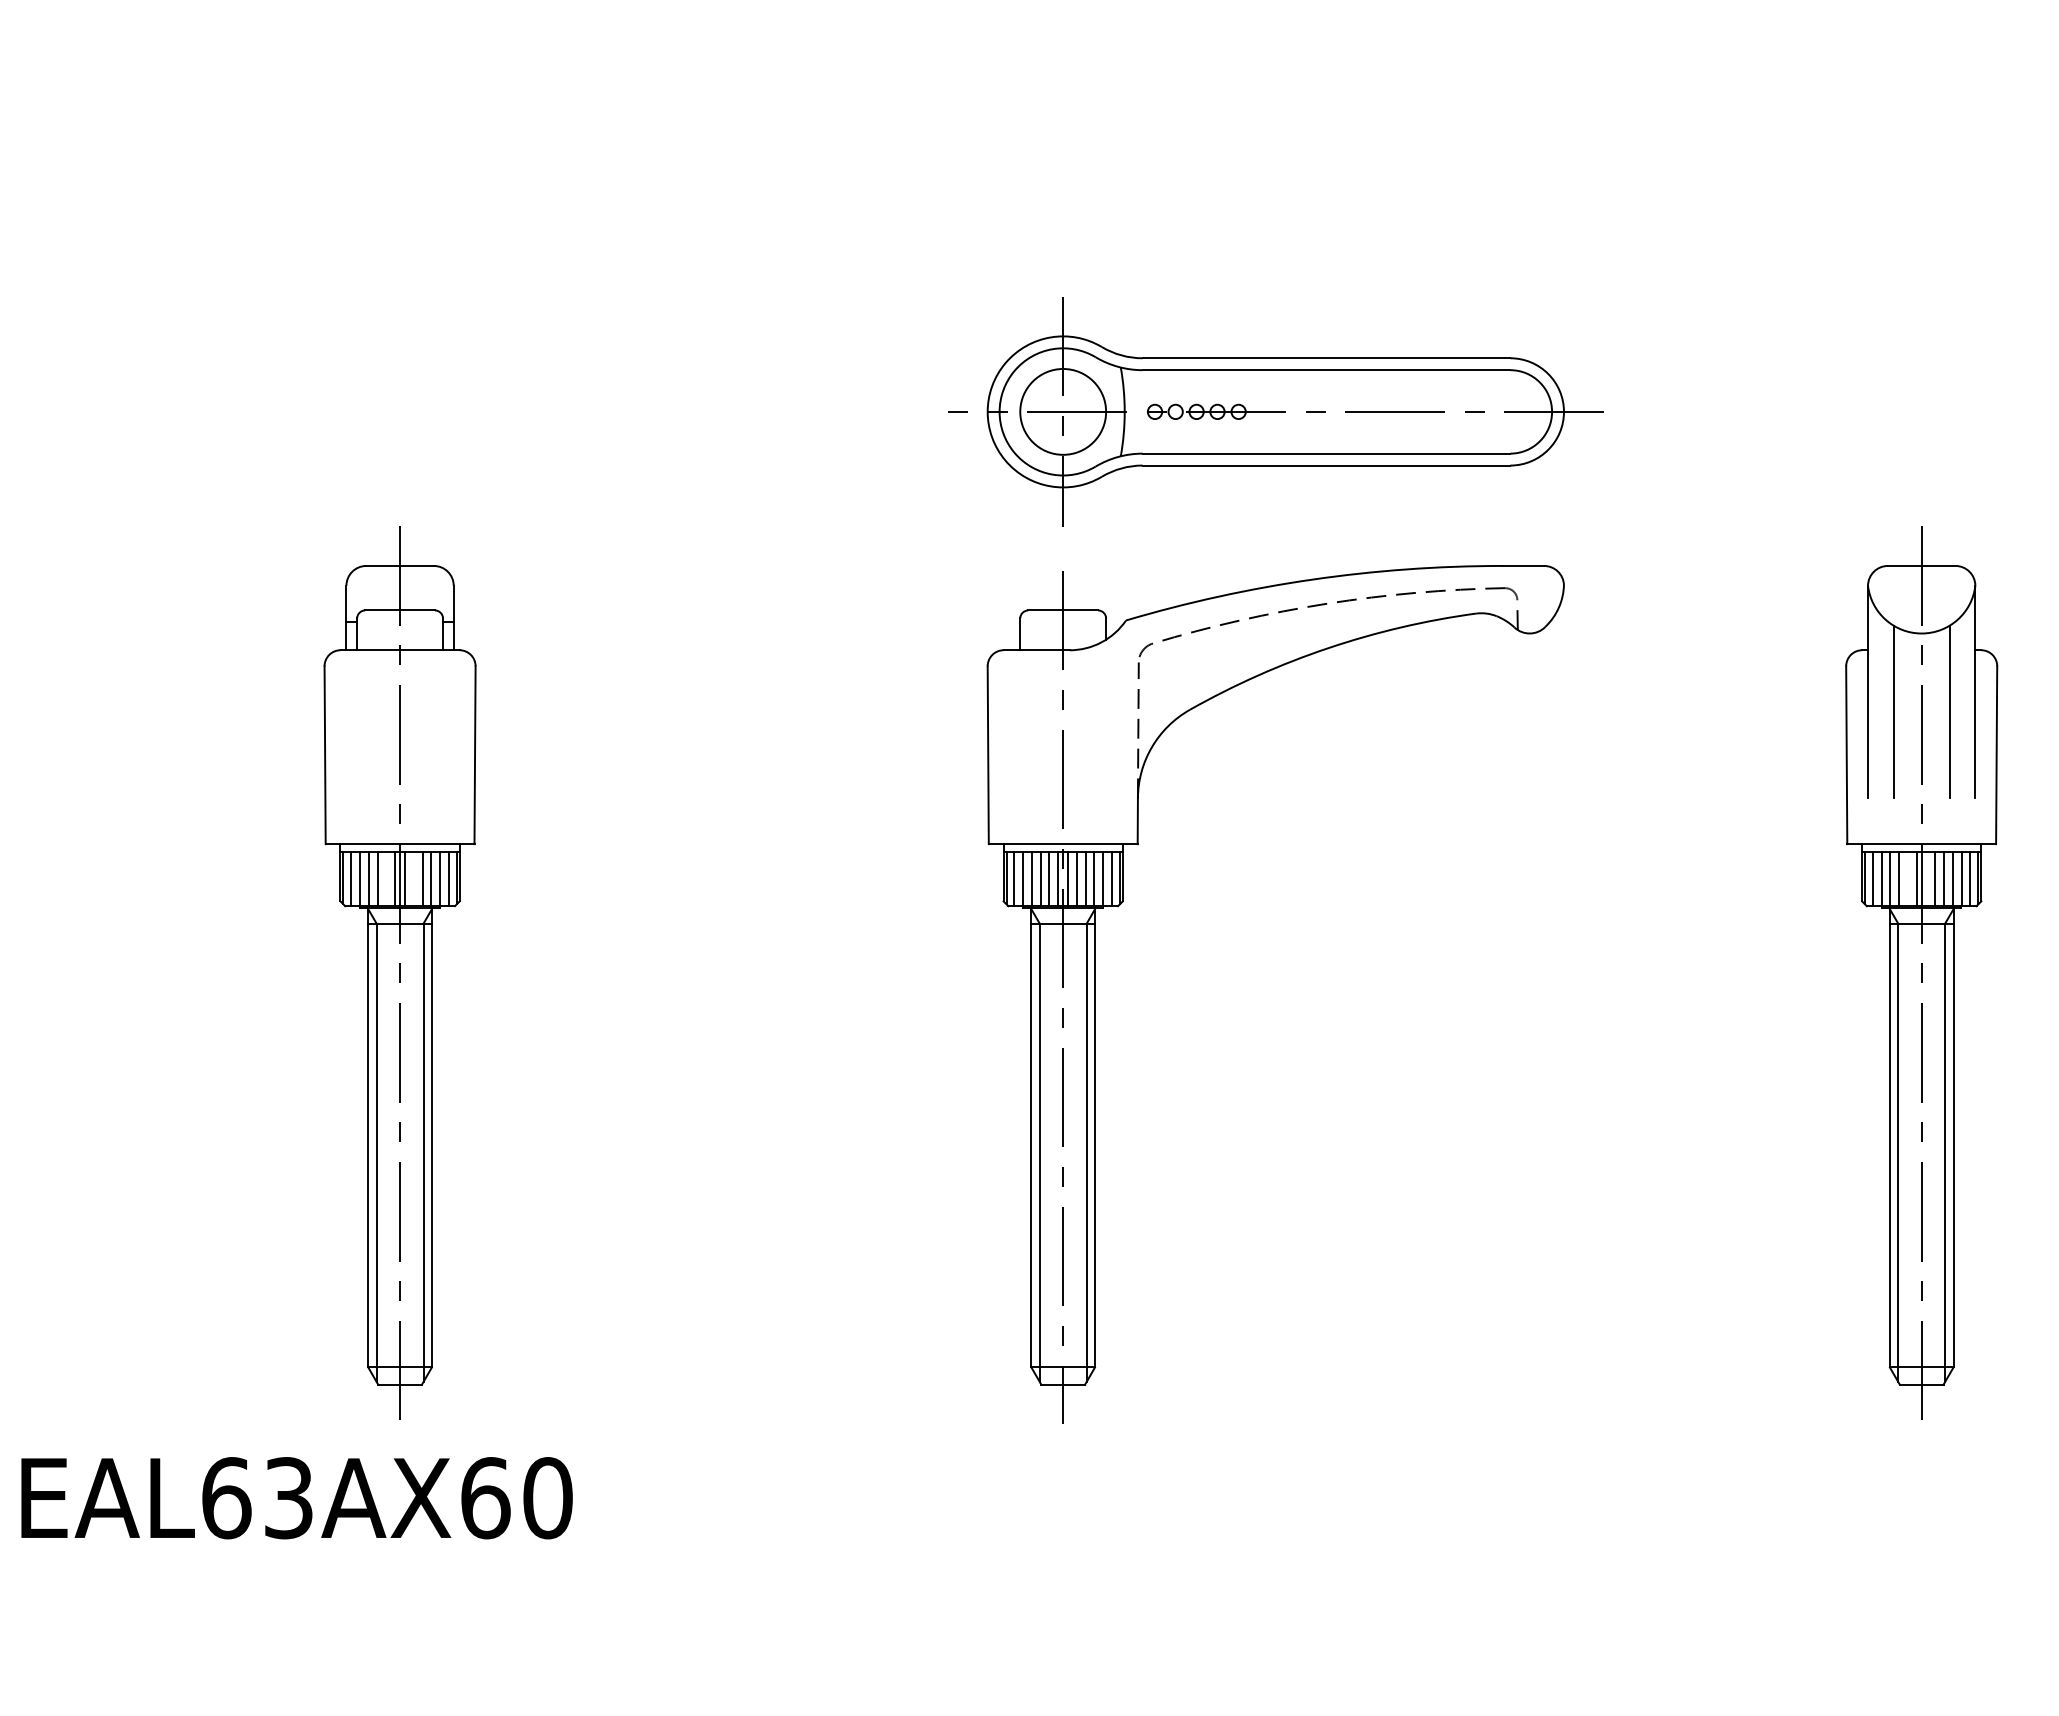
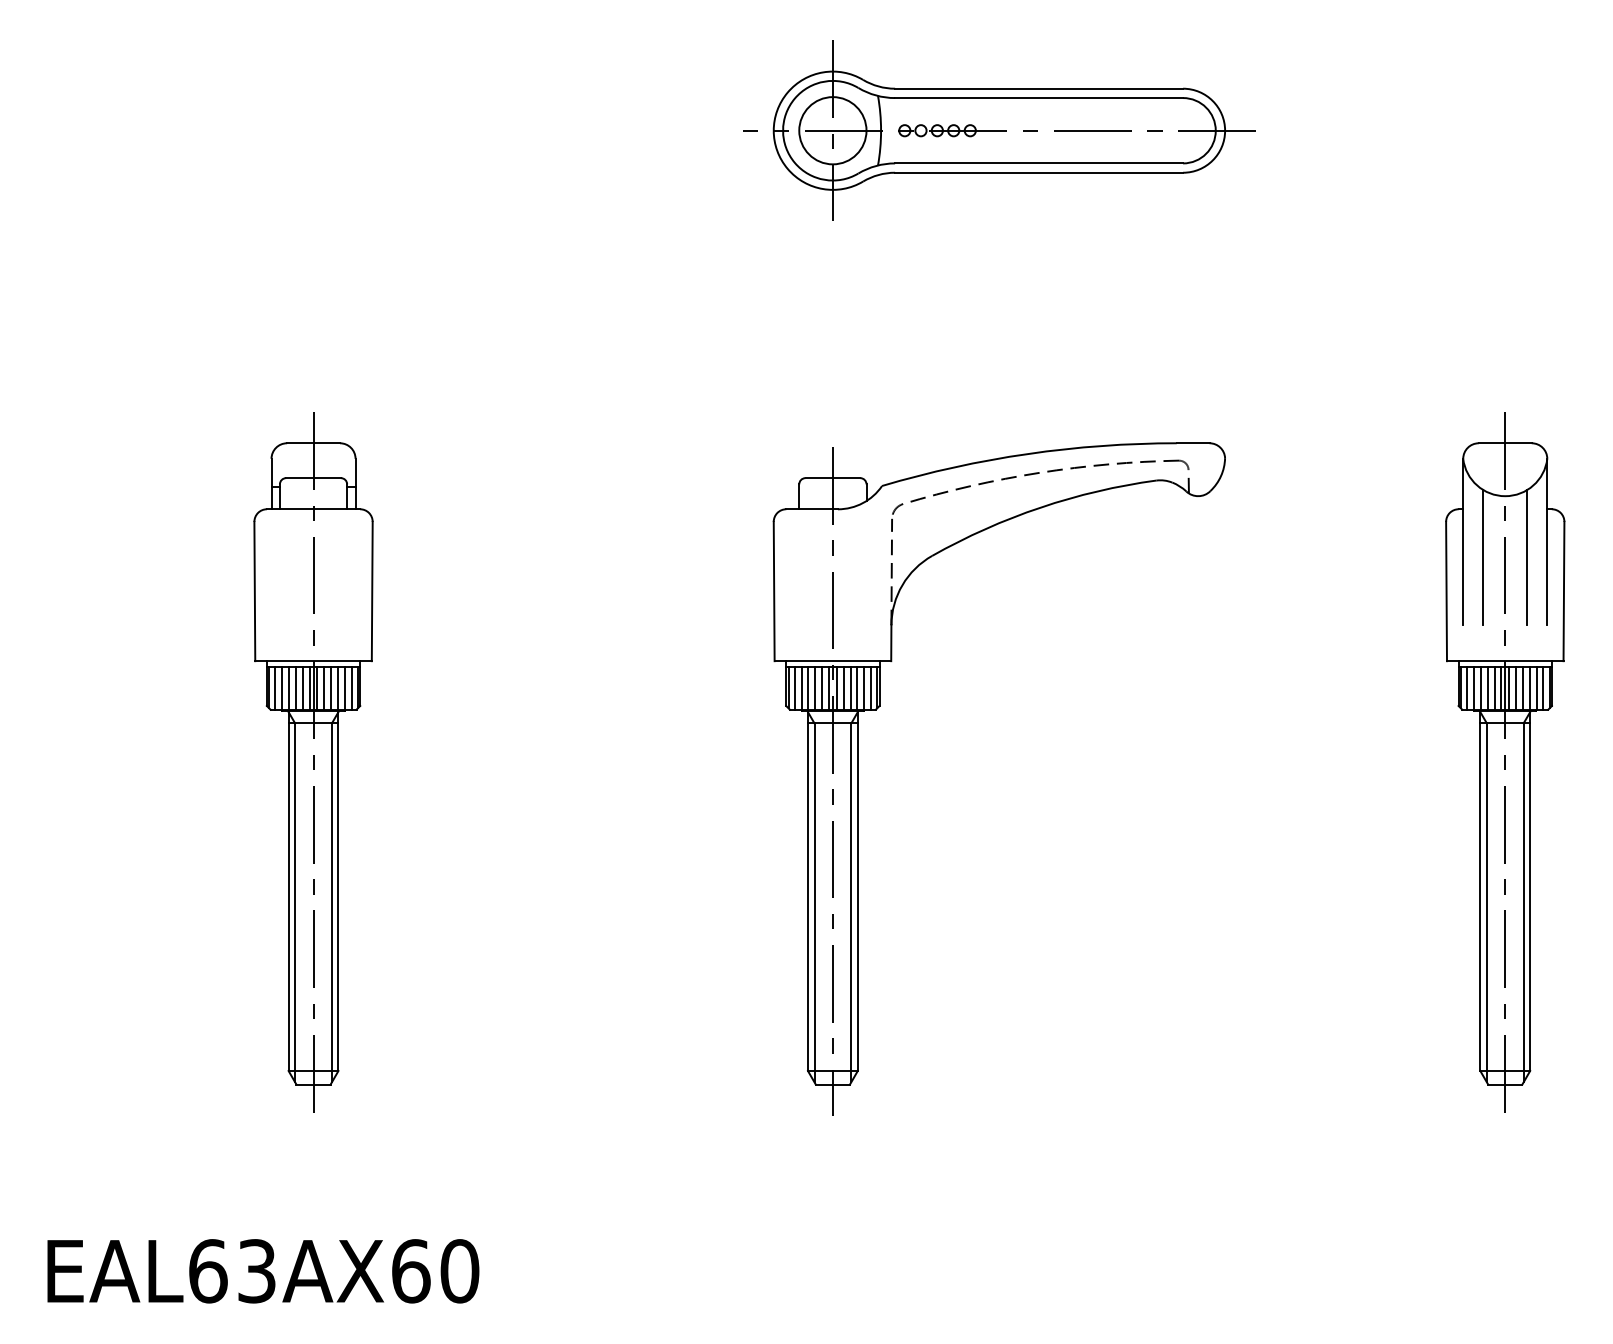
part: (1275, 411) -> (999, 130), moved
line: (386, 879) -> (302, 688), added
line: (413, 879) -> (324, 688), added
line: (1907, 879) -> (1494, 688), added
line: (1926, 879) -> (1509, 688), added
text: (296, 1498) -> (262, 1271), moved

